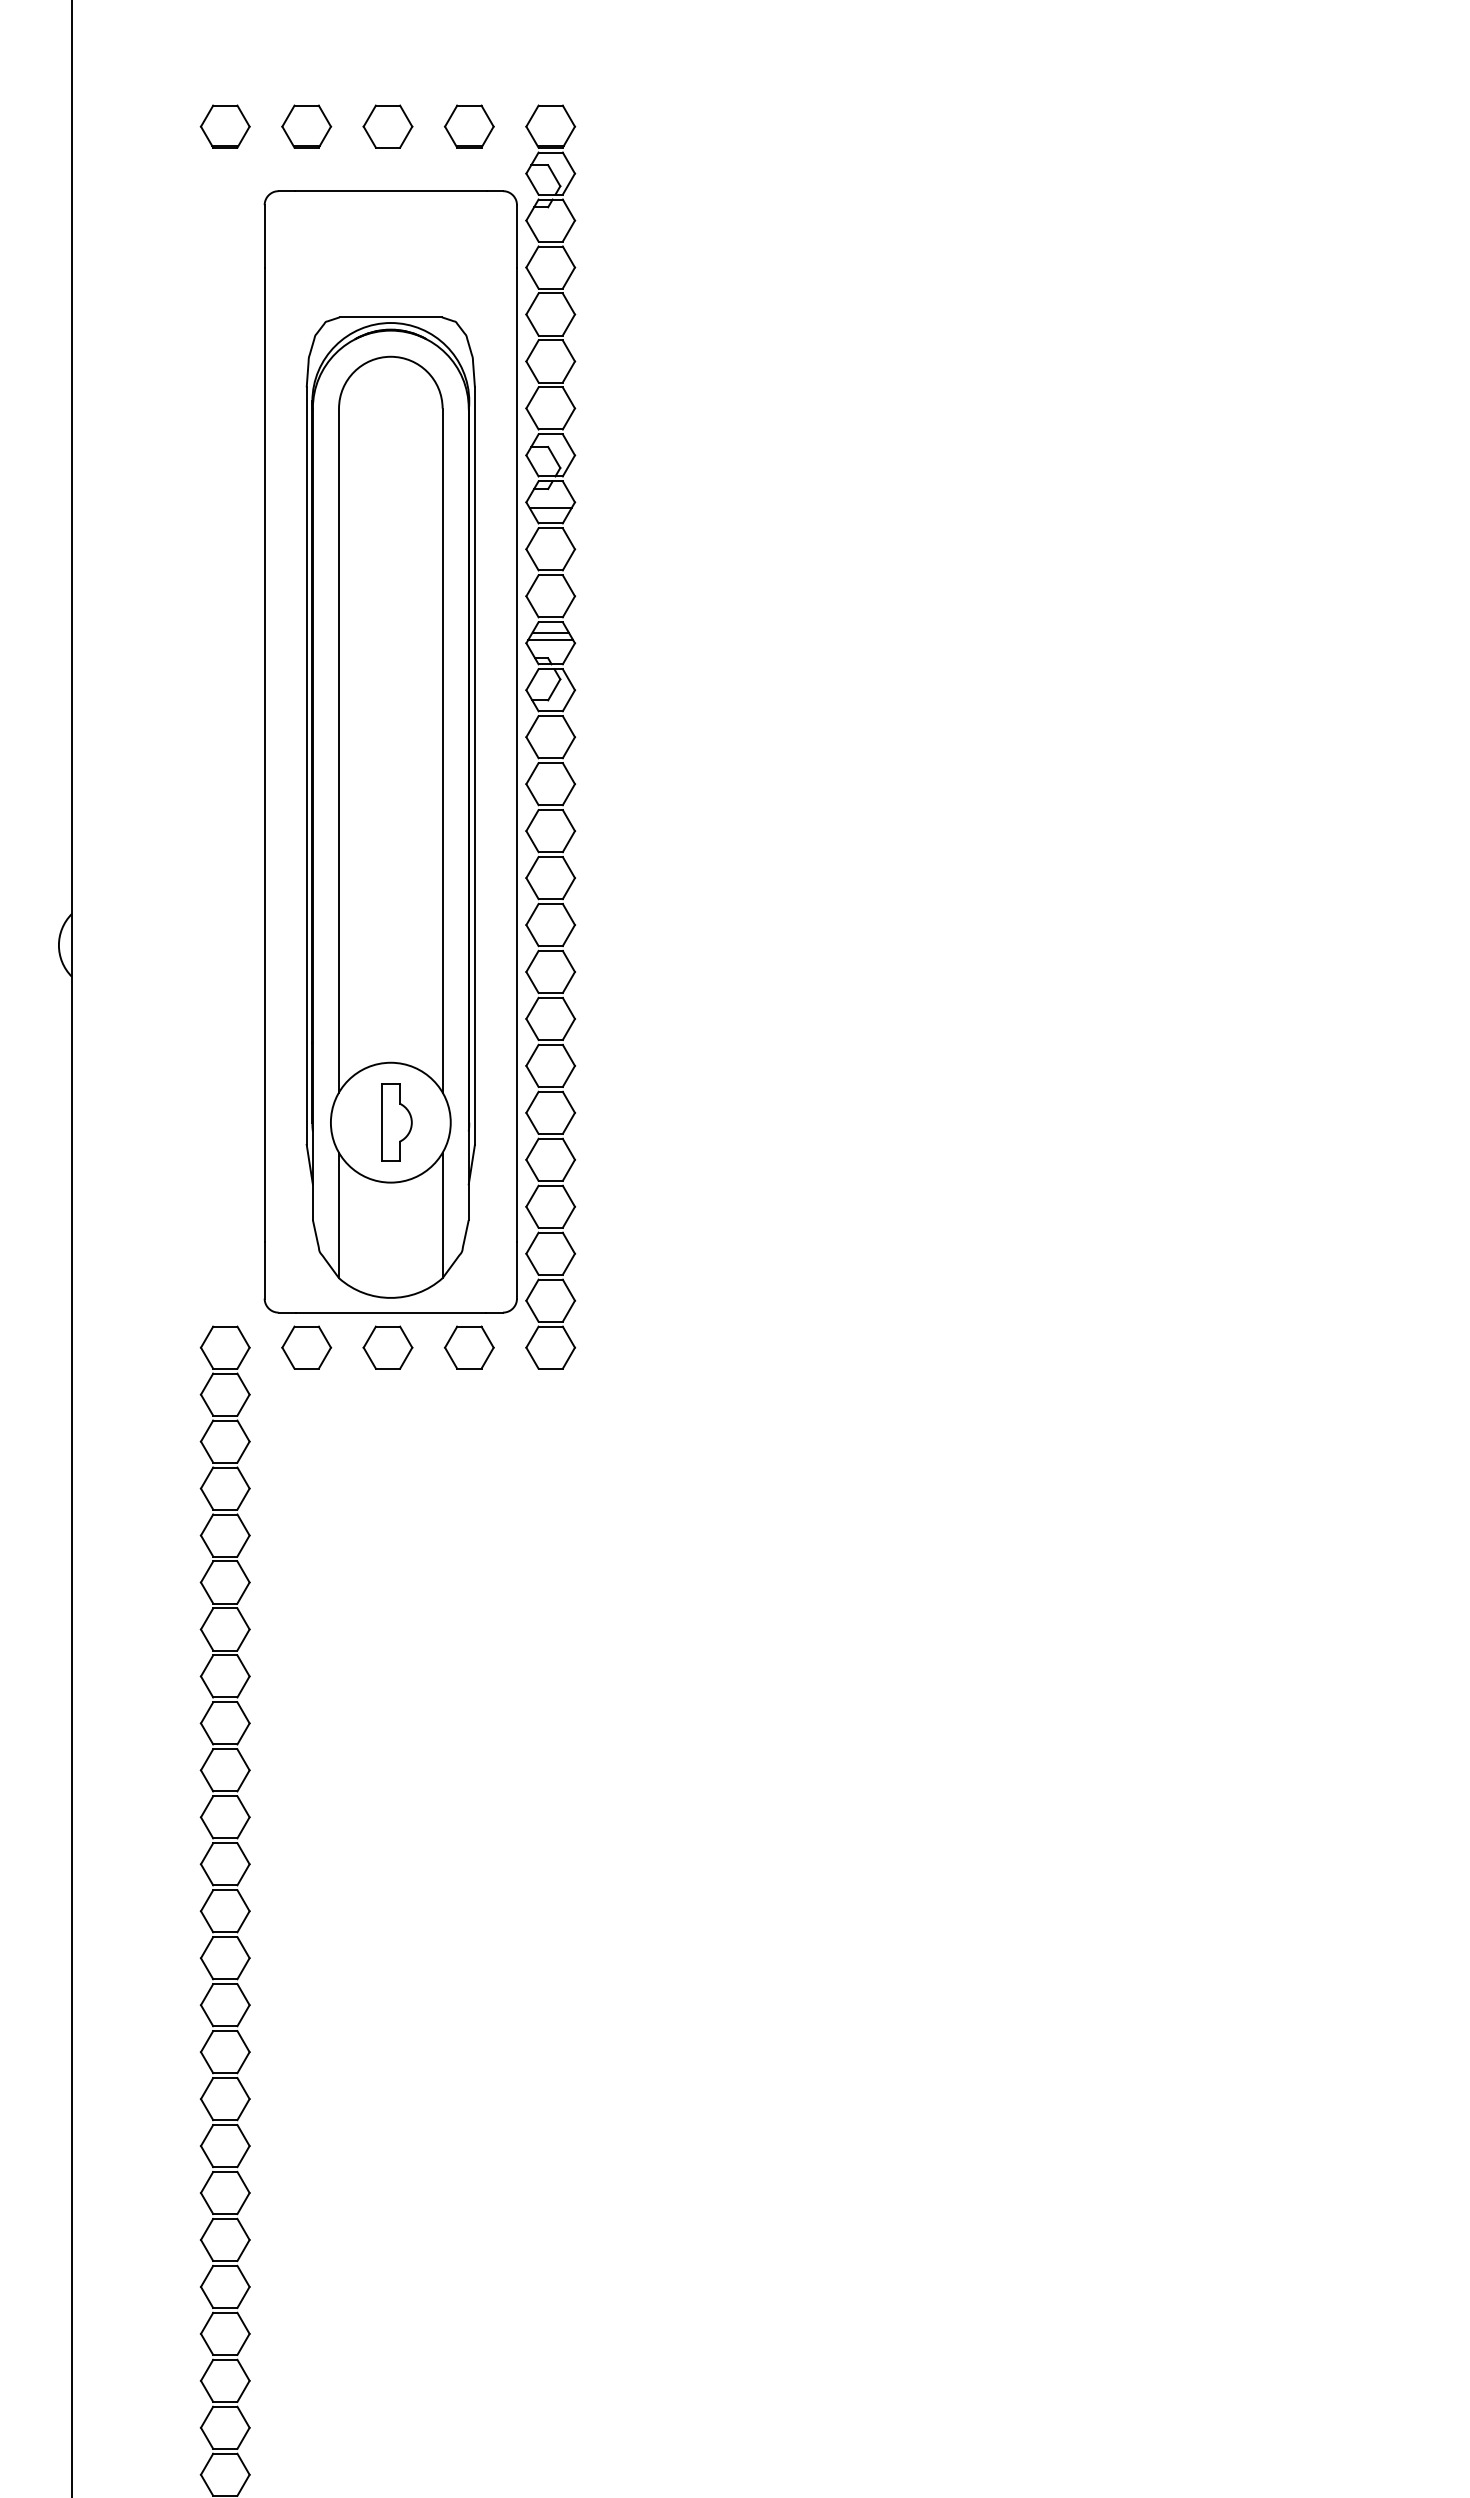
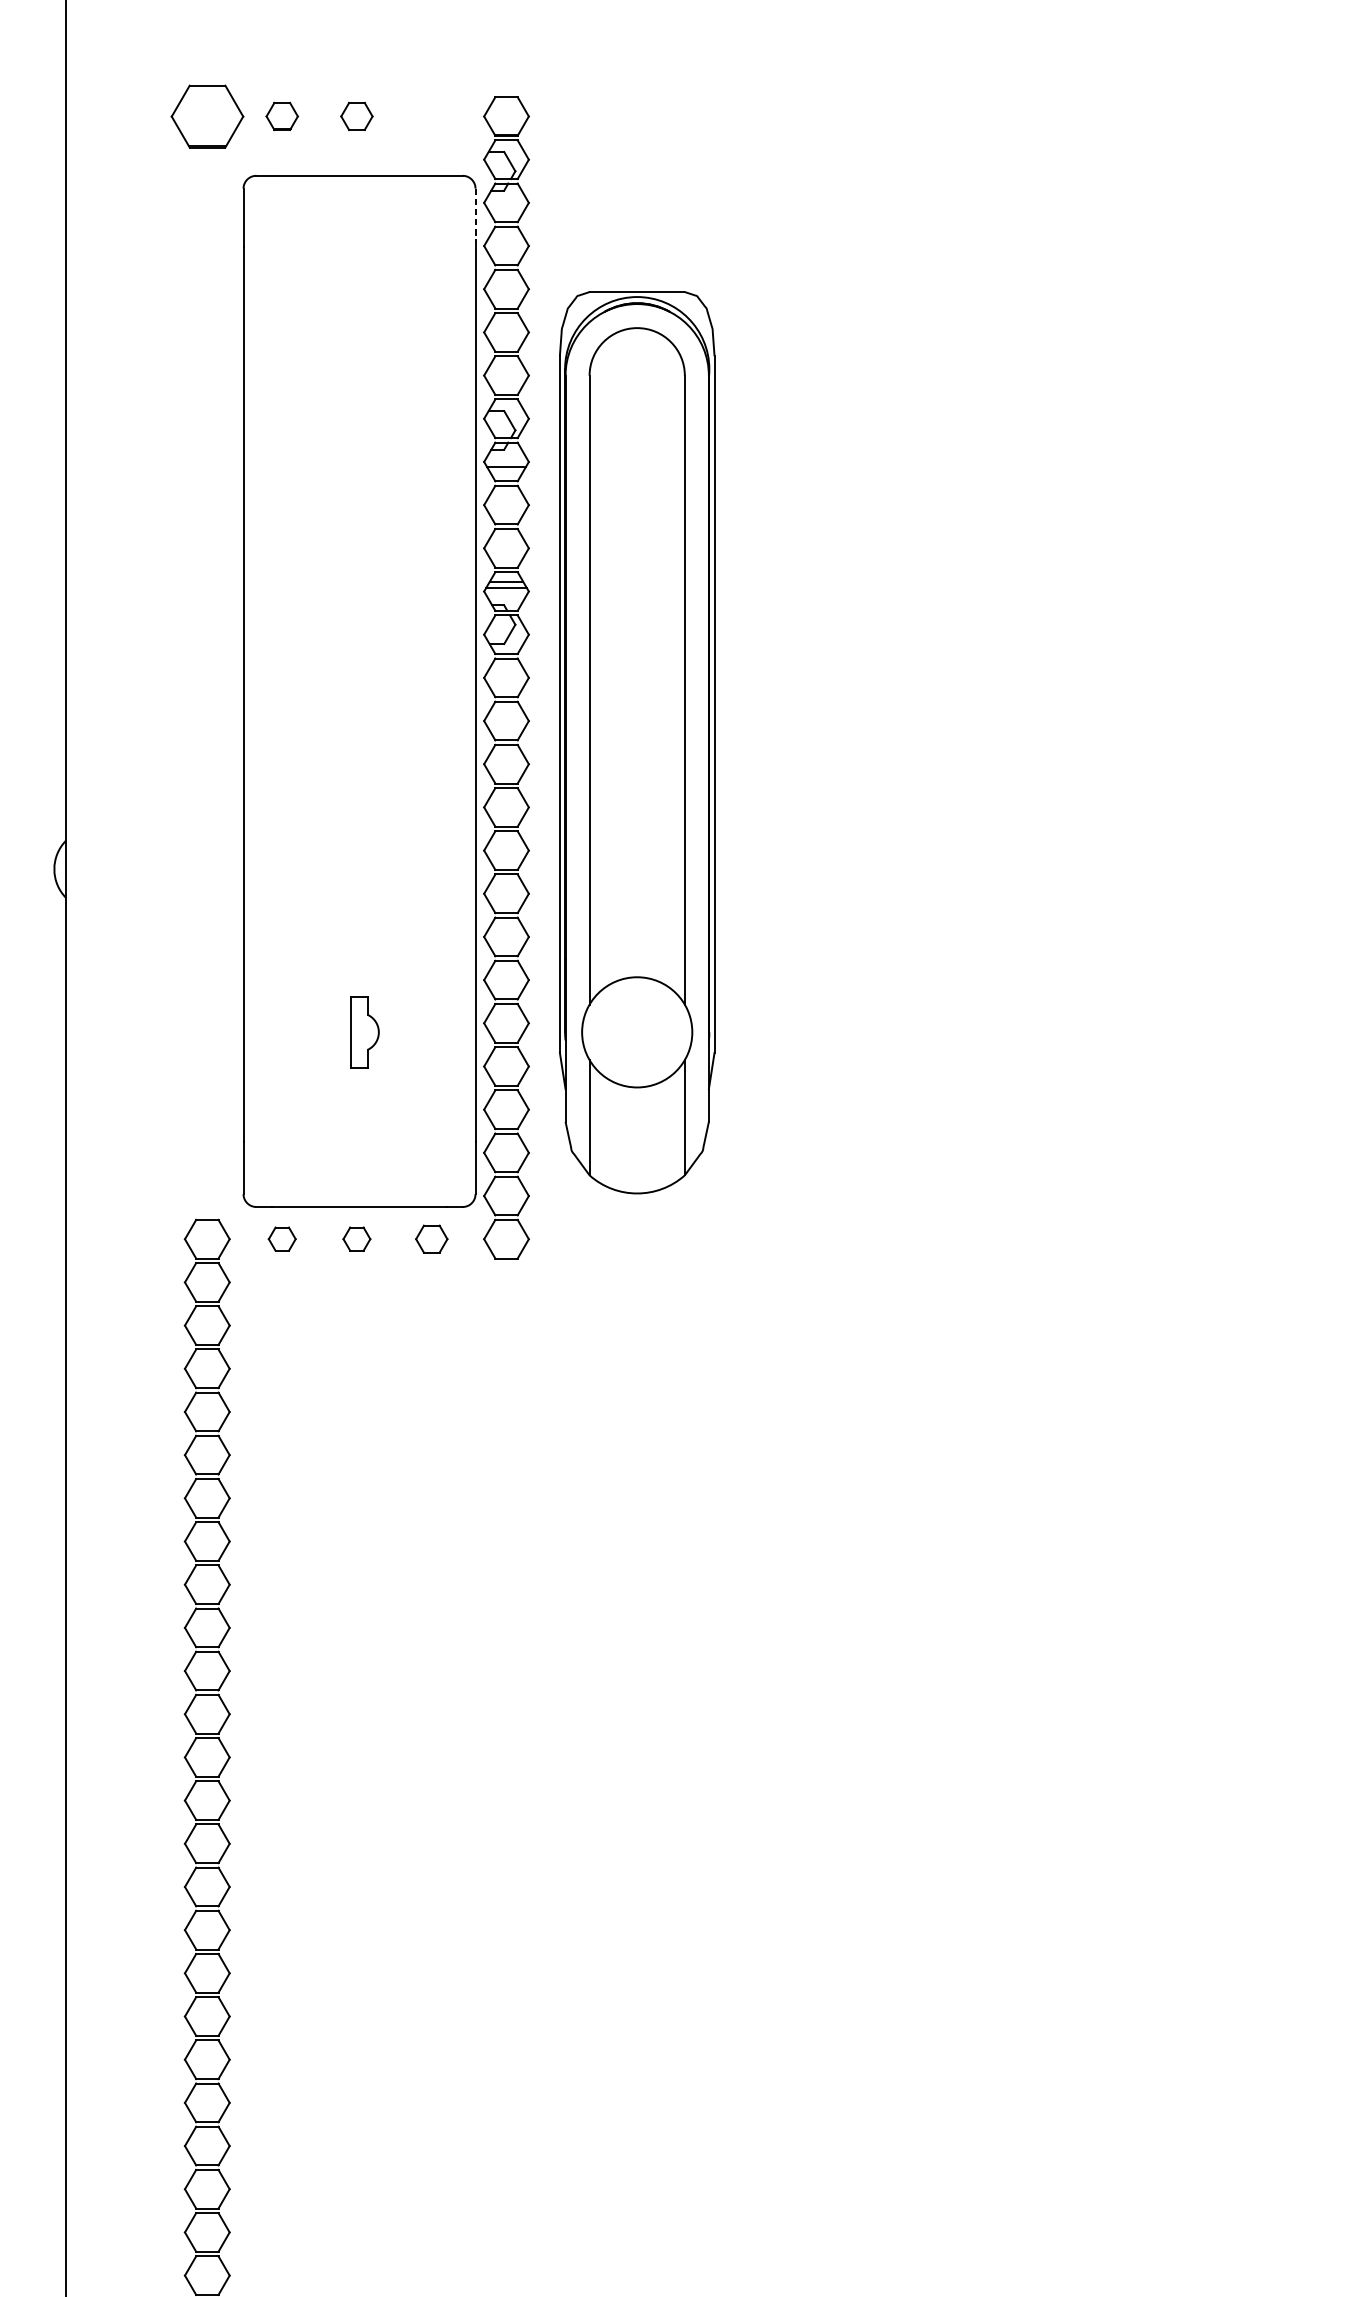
part: (224, 126) -> (206, 116), size x1.6
part: (306, 126) -> (281, 116), size x0.7
part: (387, 126) -> (356, 116), size x0.7
part: (469, 126) -> (431, 116), removed
line: (517, 236) -> (476, 217), solid -> dashed
part: (390, 807) -> (636, 742), moved
part: (306, 1347) -> (281, 1239), size x0.6
part: (387, 1347) -> (356, 1239), size x0.6
part: (469, 1347) -> (431, 1239), size x0.7

